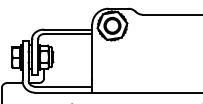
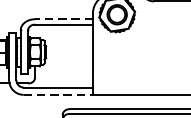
line: (67, 29) -> (63, 19), solid -> dashed
line: (63, 92) -> (58, 94), solid -> dashed

